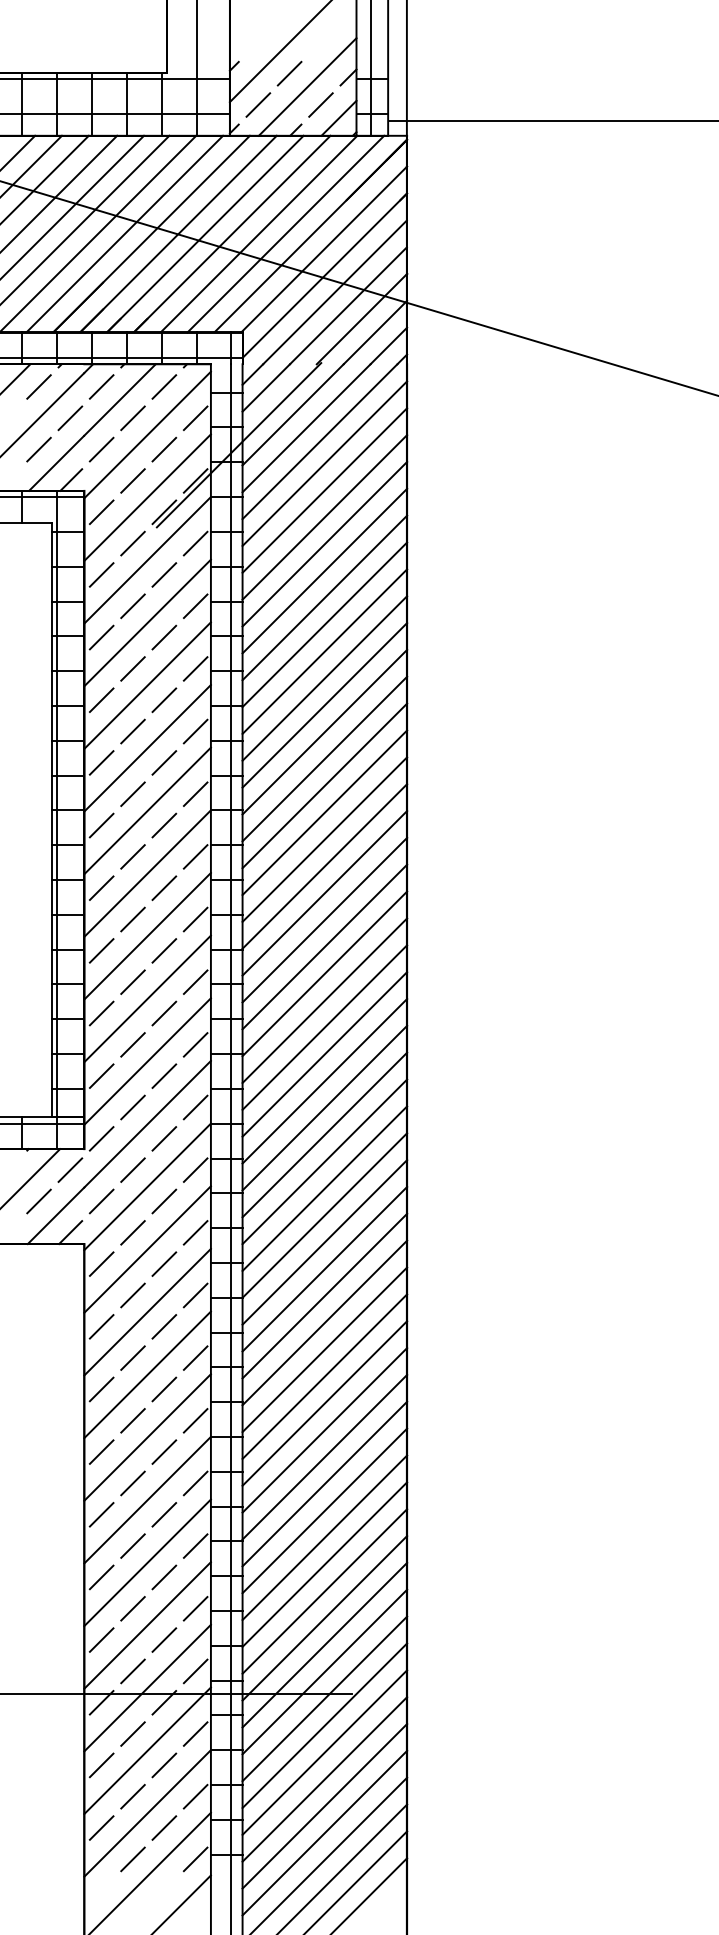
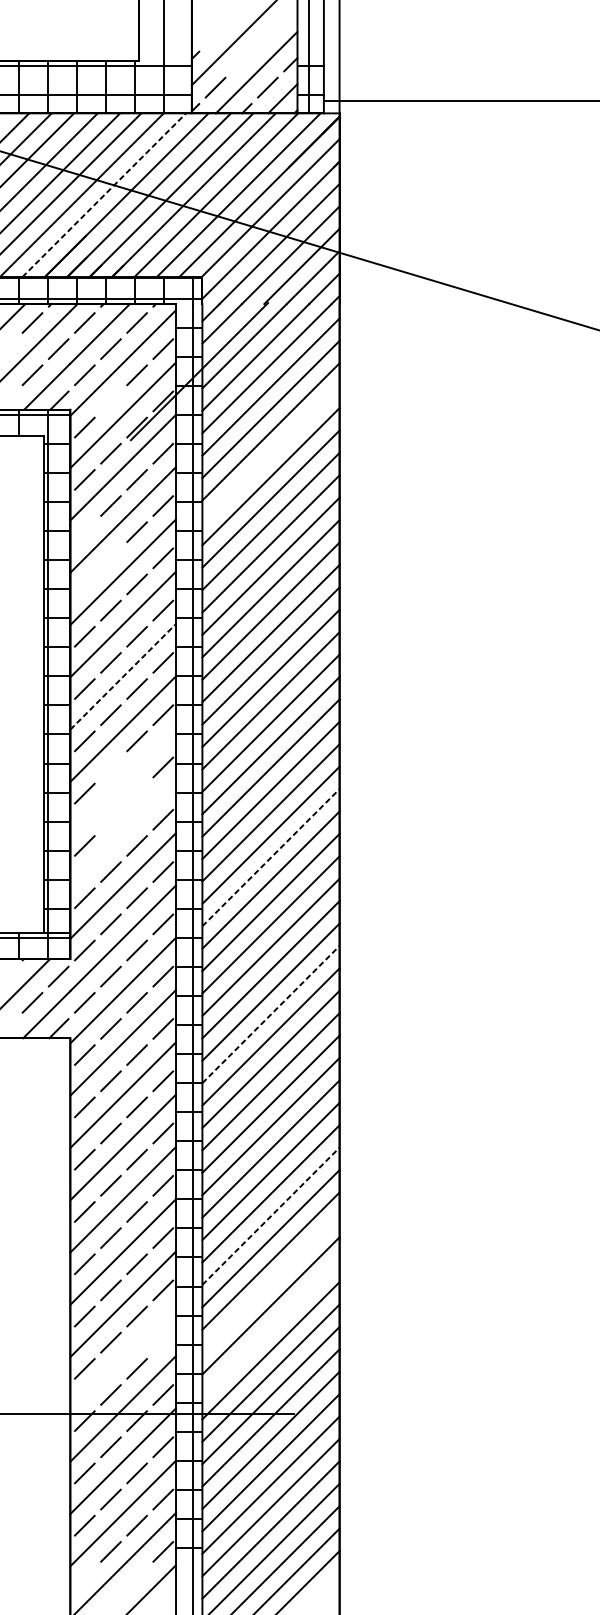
line: (289, 73) -> (241, 61), removed
line: (124, 233) -> (103, 194), solid -> dashed
line: (132, 480) -> (110, 401), removed
line: (324, 543) -> (270, 453), removed
line: (101, 637) -> (84, 532), removed
line: (132, 668) -> (110, 557), removed
line: (101, 700) -> (84, 584), removed
line: (147, 810) -> (123, 676), solid -> dashed
line: (132, 919) -> (110, 767), removed
line: (147, 935) -> (123, 780), removed
line: (164, 950) -> (137, 793), removed
line: (132, 981) -> (110, 819), removed
line: (147, 998) -> (123, 833), removed
line: (325, 1027) -> (271, 857), solid -> dashed
line: (325, 1215) -> (271, 1014), solid -> dashed
line: (325, 1456) -> (271, 1215), solid -> dashed
line: (324, 1537) -> (270, 1283), removed
line: (324, 1591) -> (270, 1328), removed
line: (195, 1608) -> (163, 1342), removed
line: (147, 1625) -> (123, 1356), removed

